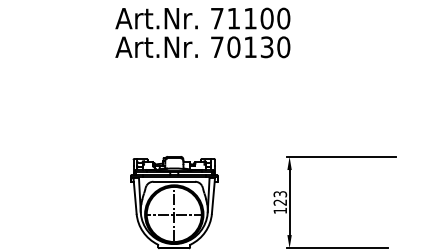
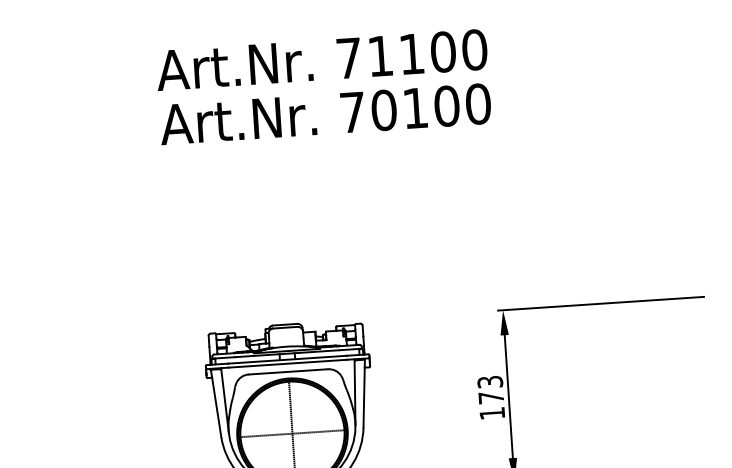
text: (266, 47) -> (445, 106), 70130 -> 70100
text: (279, 202) -> (489, 397), 123 -> 173

